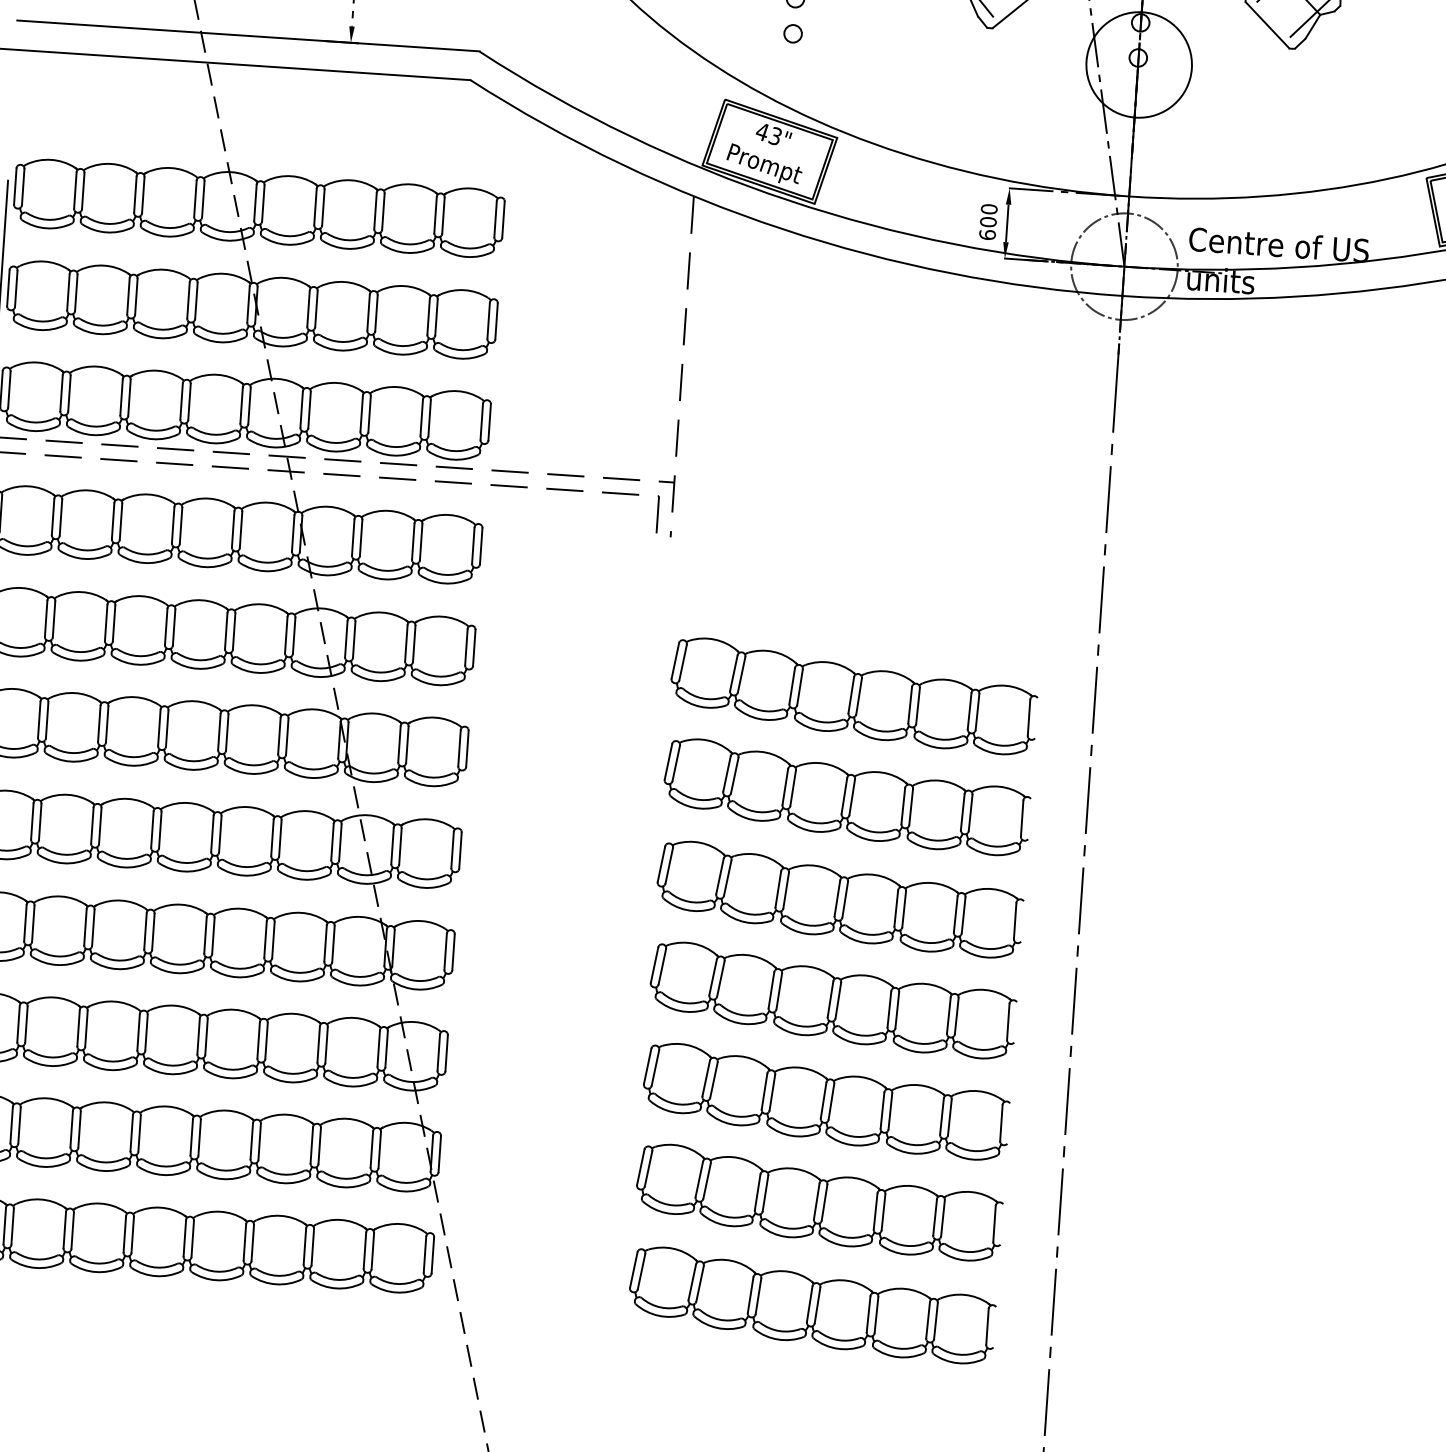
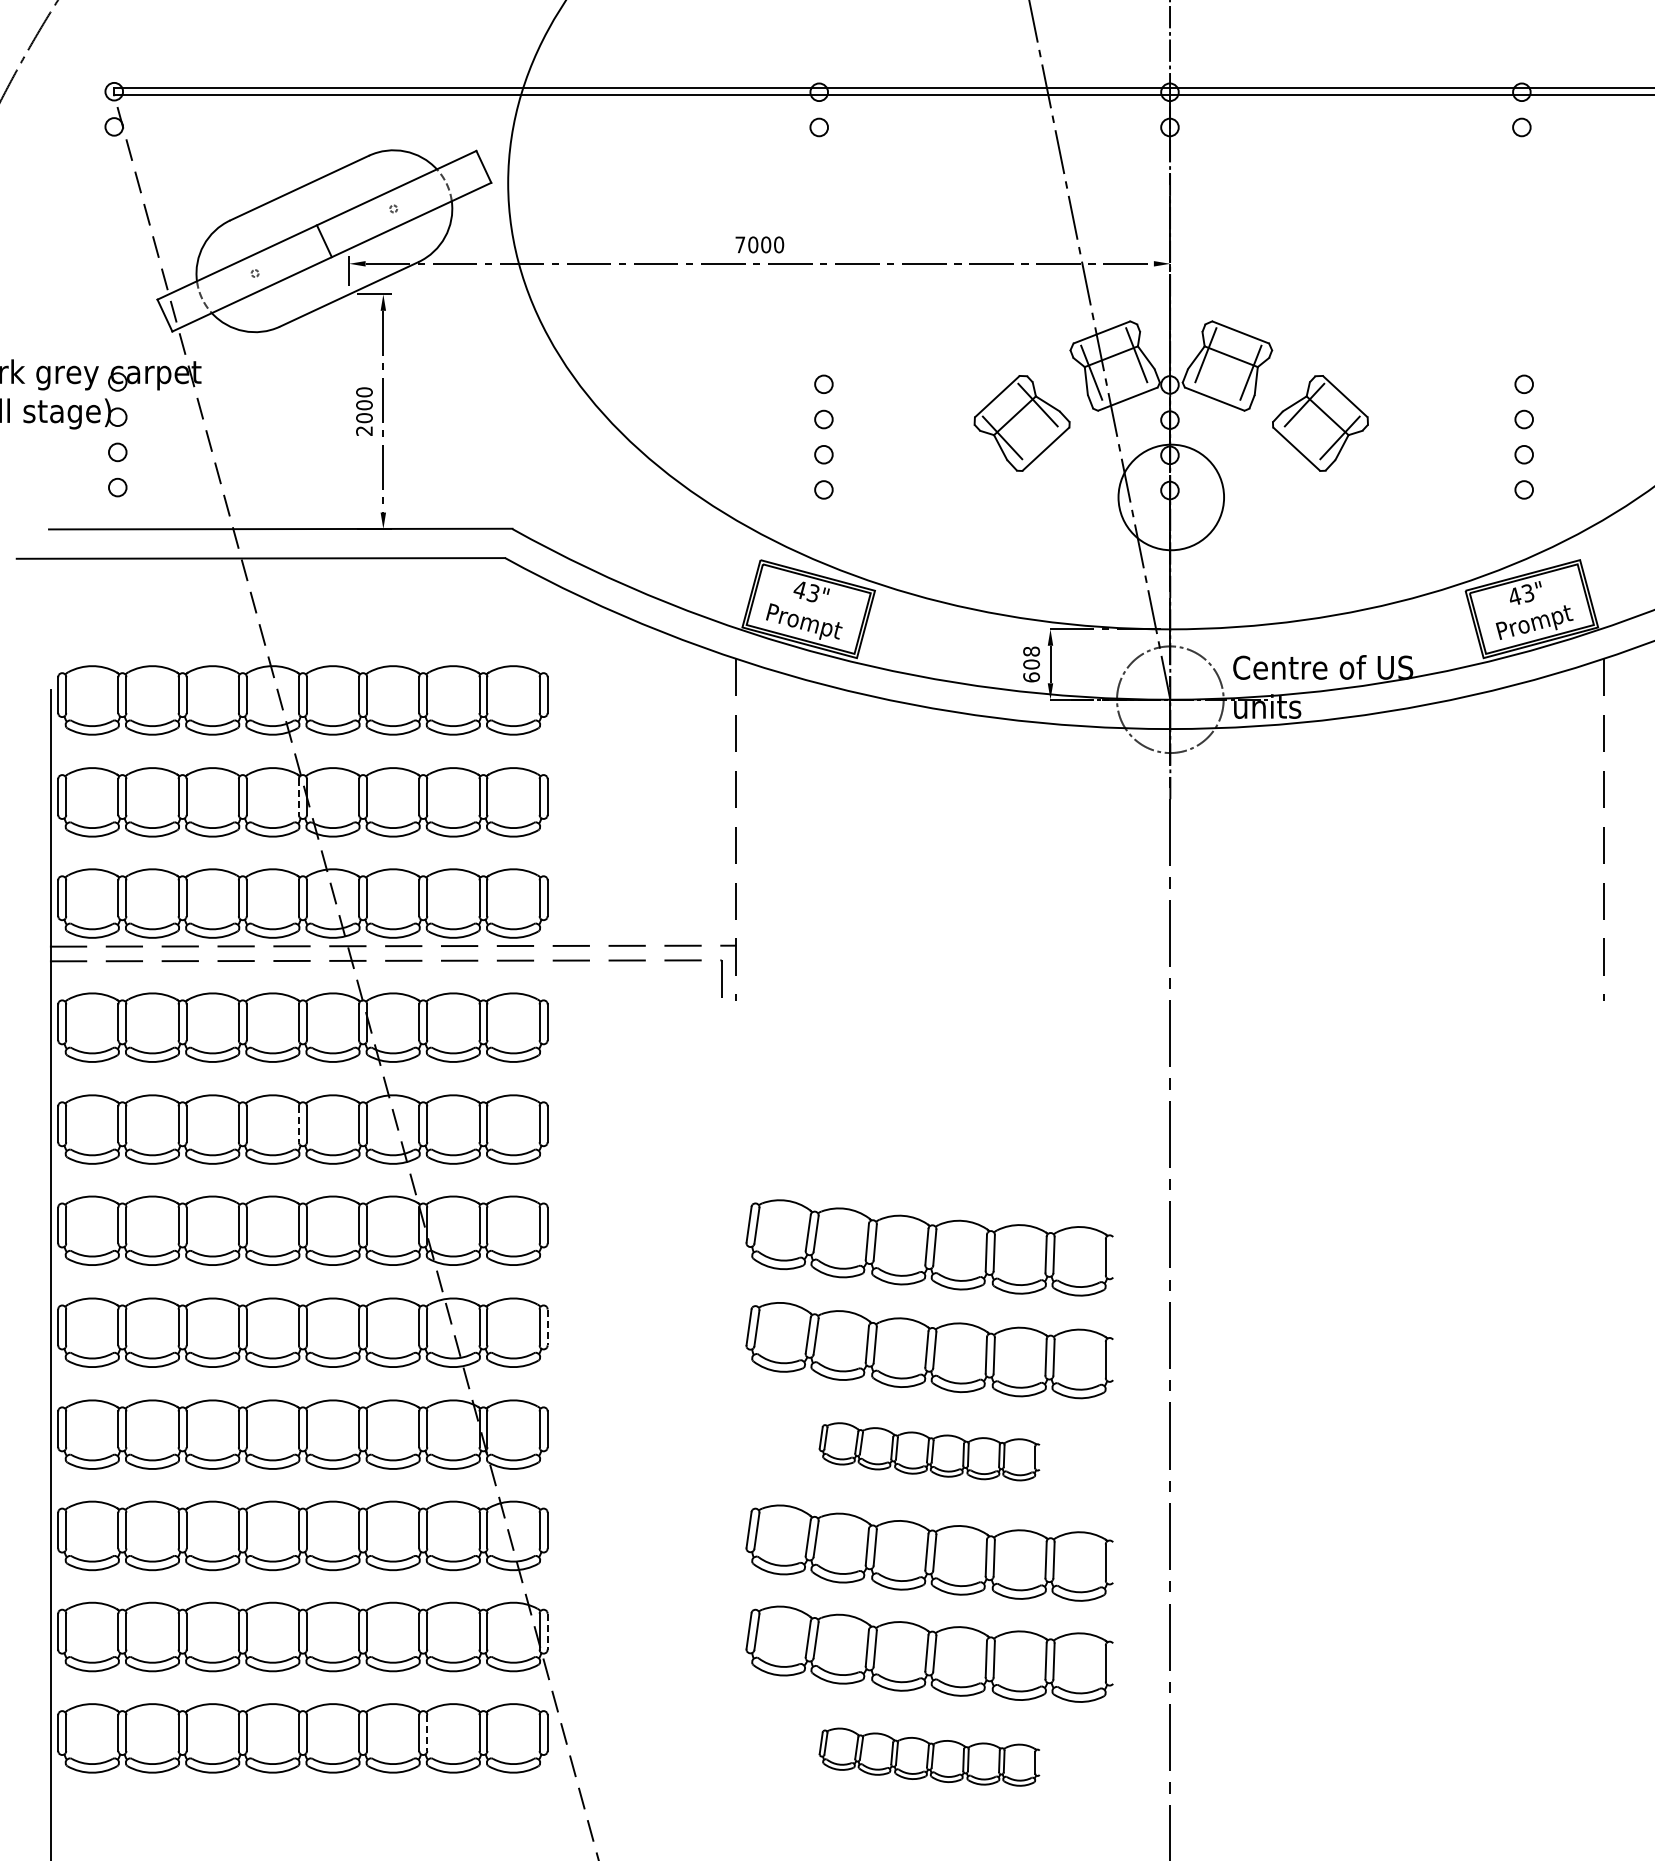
text: (989, 209) -> (1031, 651), 600 -> 608
line: (247, 304) -> (298, 797), solid -> dashed
line: (225, 631) -> (298, 1124), solid -> dashed
part: (853, 696) -> (929, 1146), removed
line: (460, 850) -> (547, 1327), solid -> dashed
part: (833, 1000) -> (929, 1451), size x0.6
line: (439, 1153) -> (547, 1631), solid -> dashed
line: (313, 1247) -> (427, 1733), solid -> dashed
part: (812, 1304) -> (929, 1756), size x0.6

